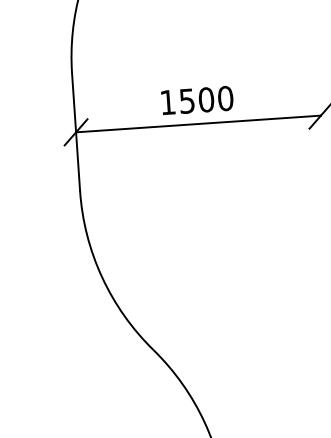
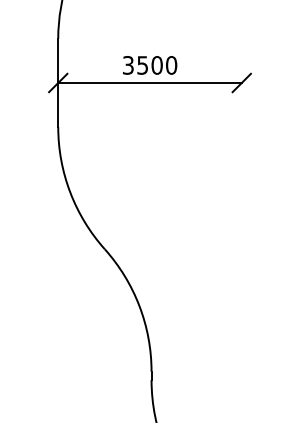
text: (168, 102) -> (128, 65), 1500 -> 3500

